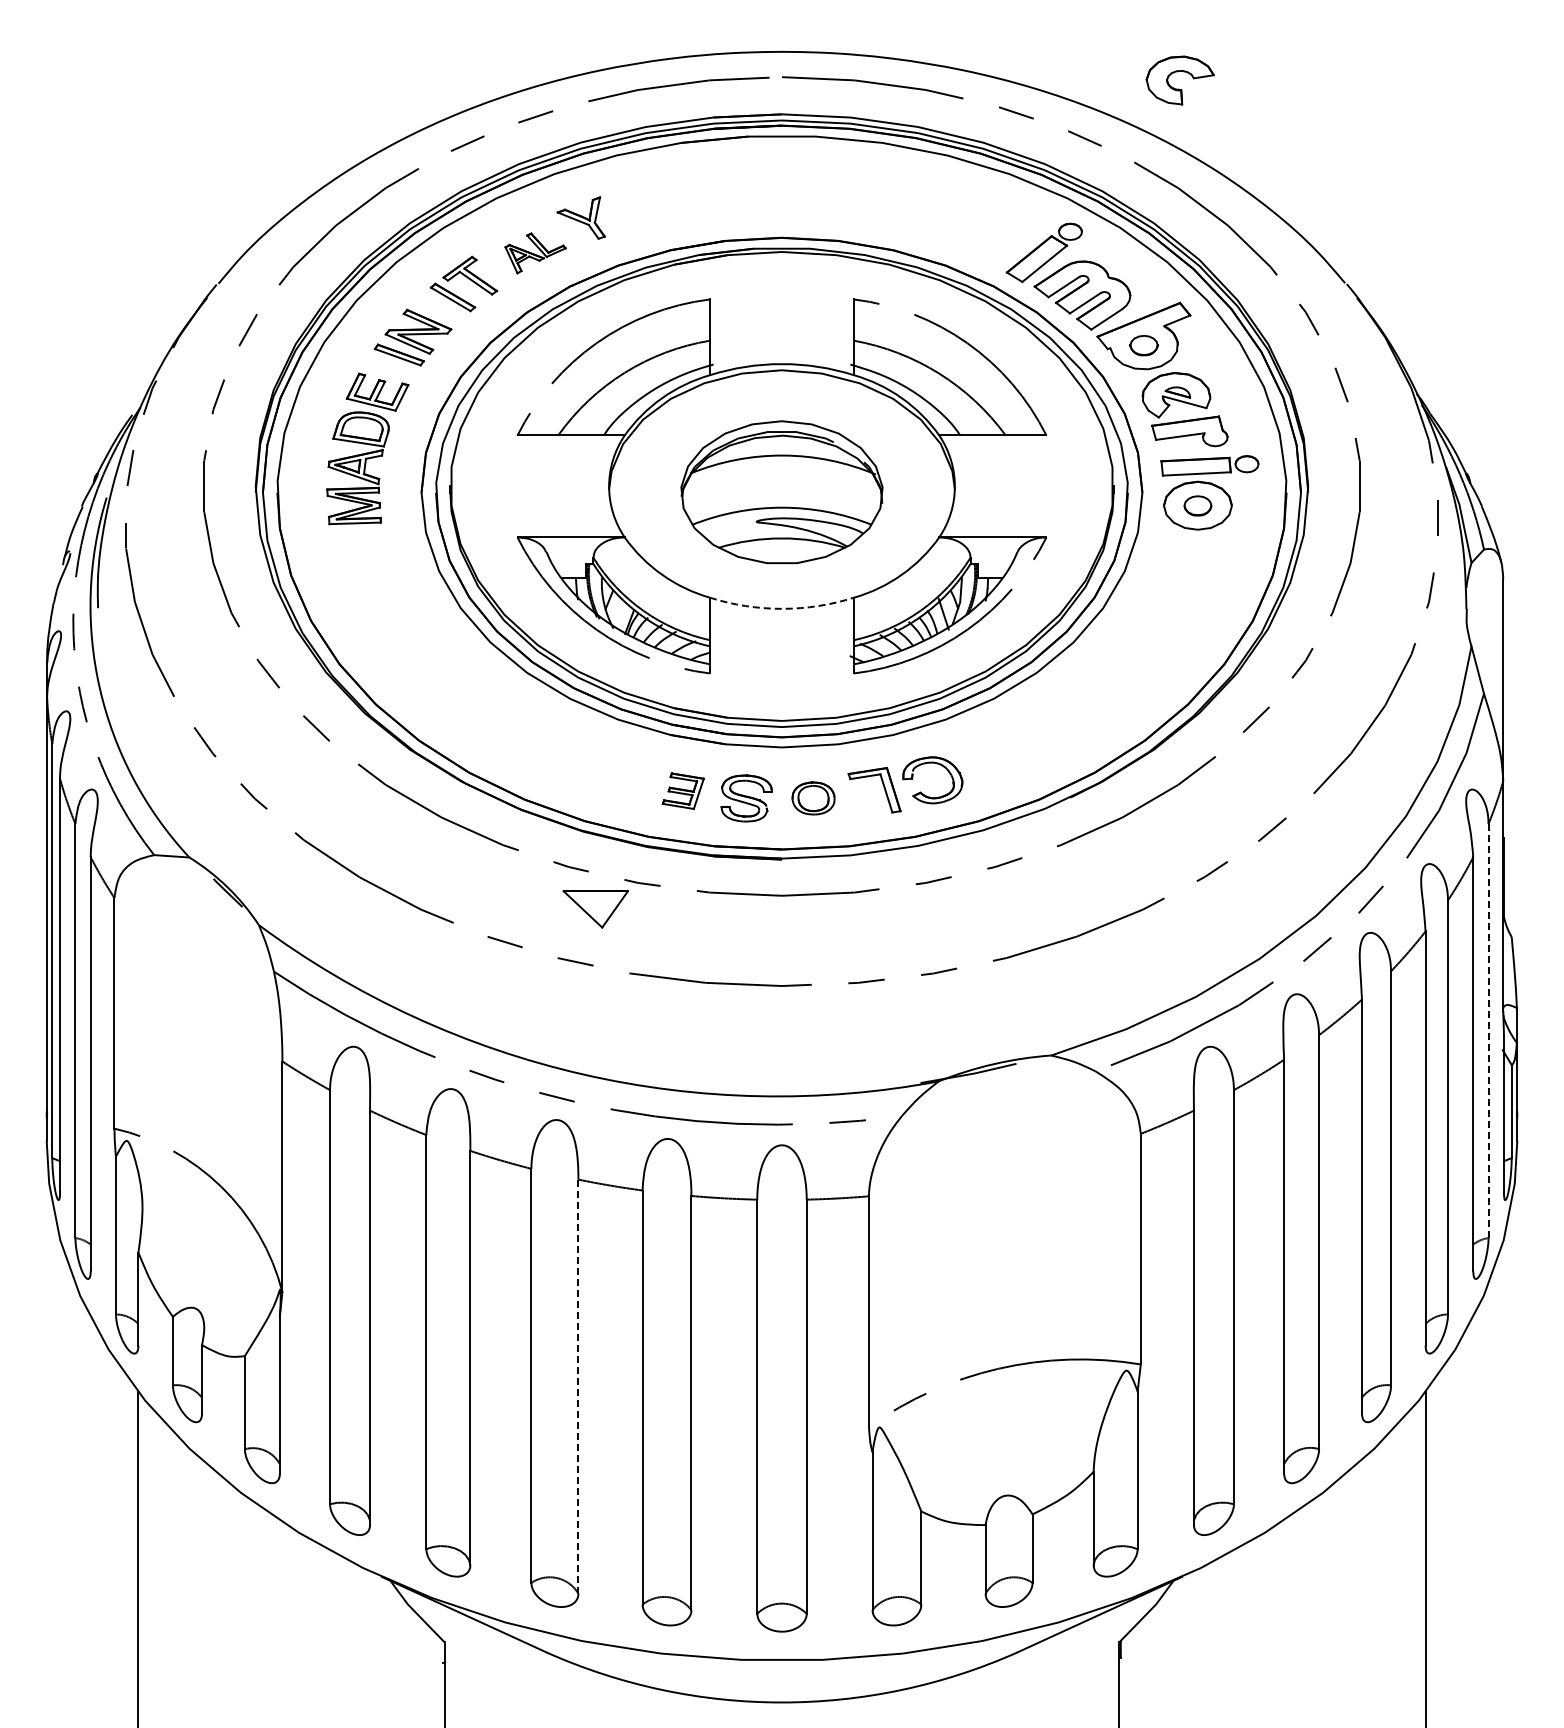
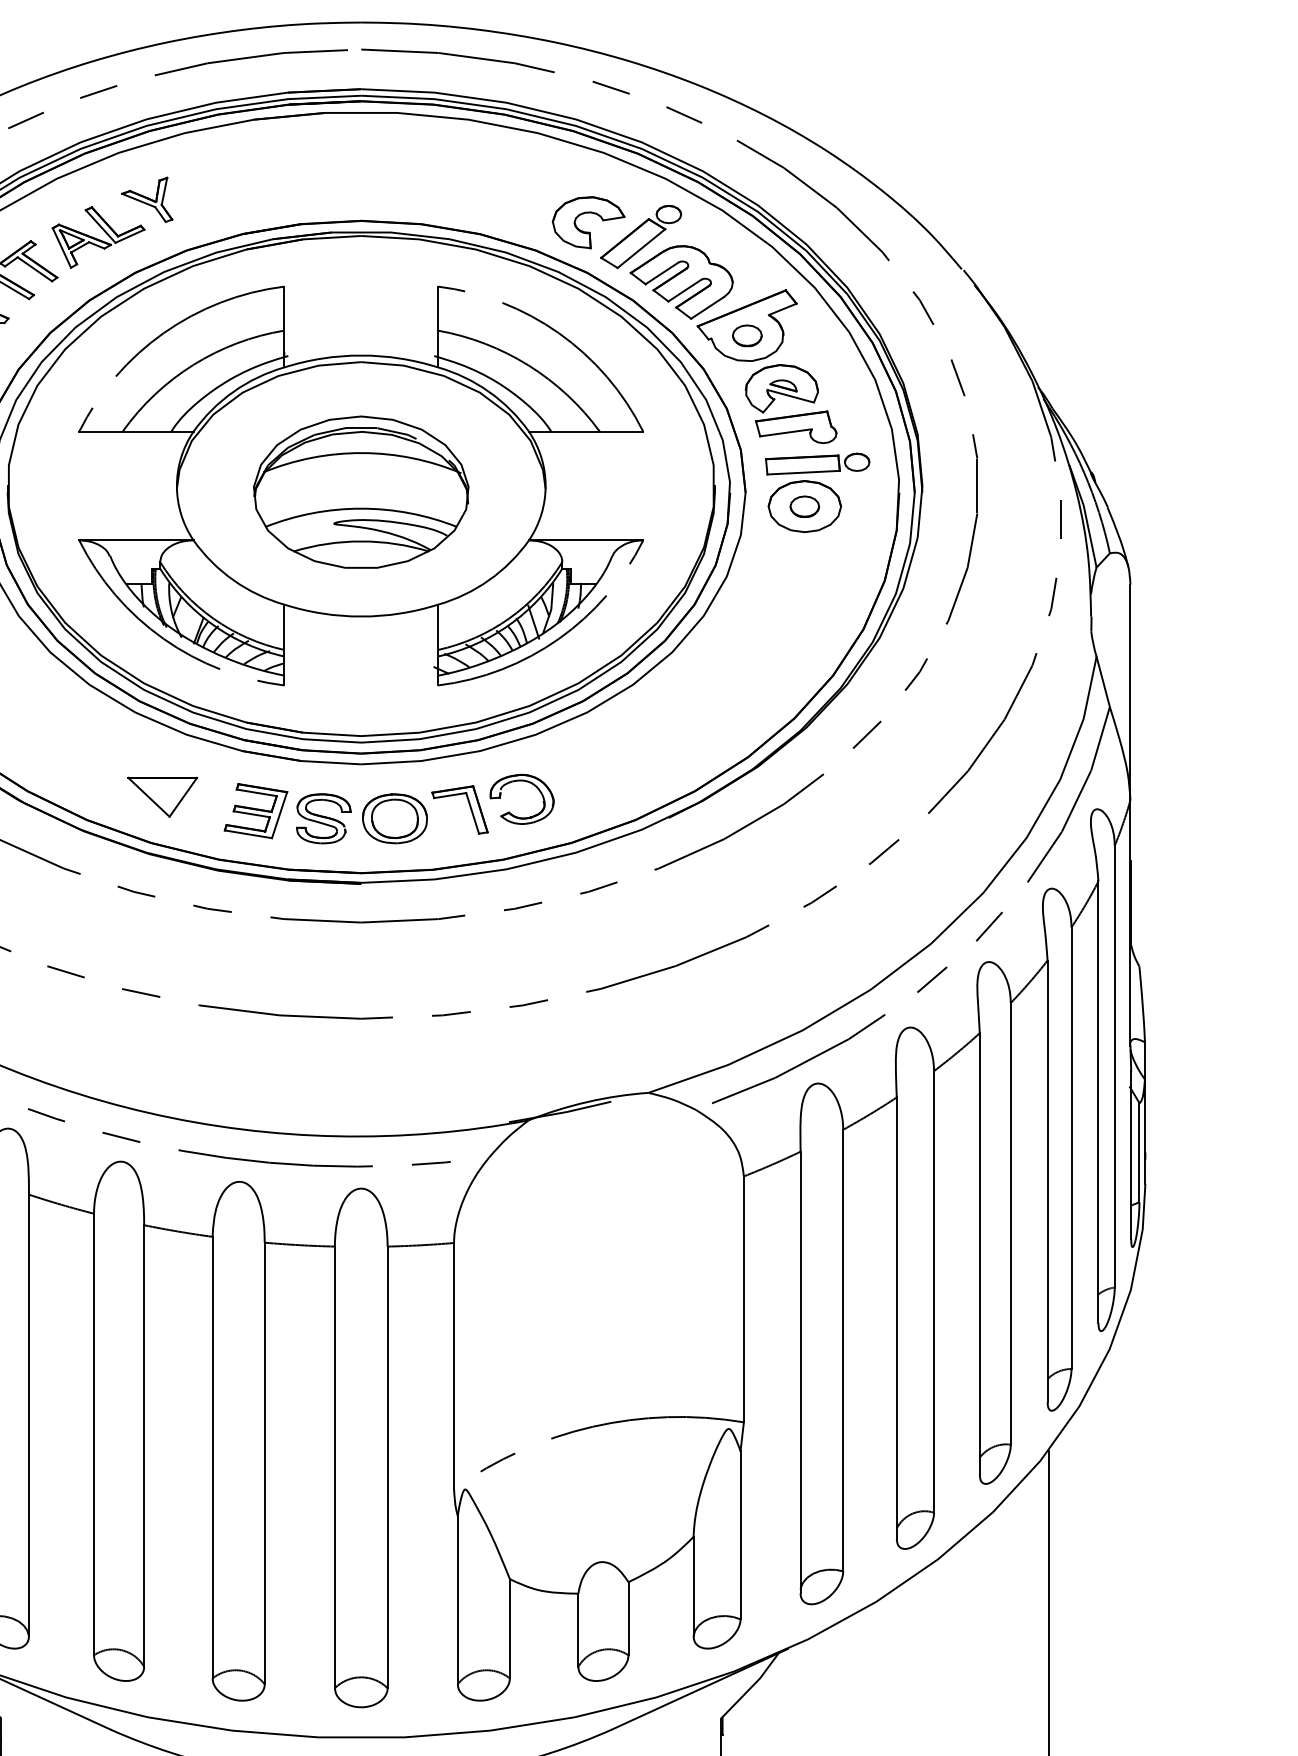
part: (1178, 88) -> (586, 231), moved
part: (535, 253) -> (98, 237), size x1.43
arc: (781, 608) -> (360, 616), dashed -> solid
part: (683, 790) -> (256, 810), size x1.43
part: (813, 798) -> (394, 818), size x1.43
part: (595, 909) -> (162, 797), moved
line: (1488, 1031) -> (1114, 1067), dashed -> solid
line: (578, 1387) -> (144, 1446), dashed -> solid

